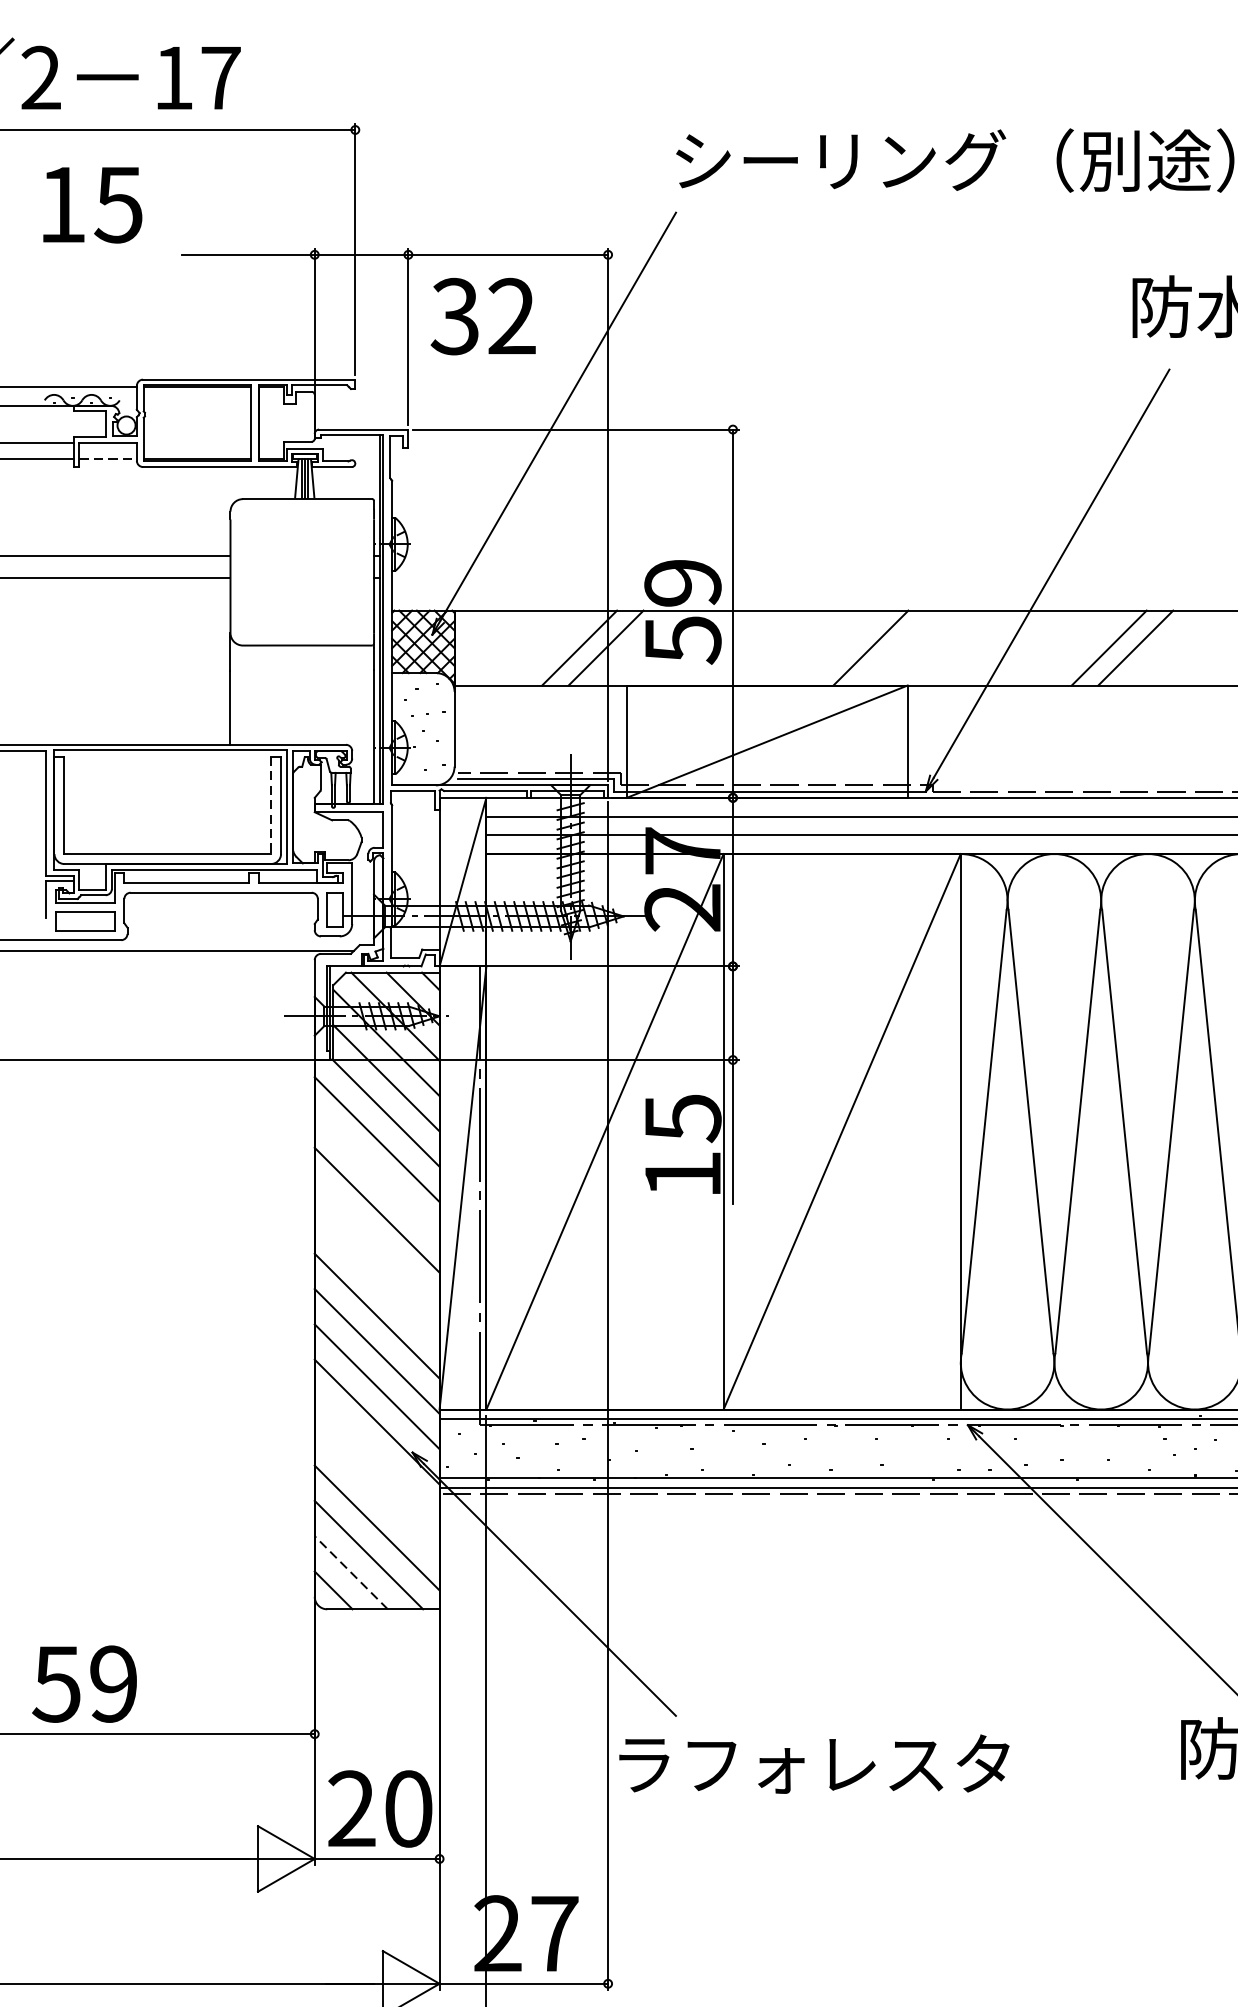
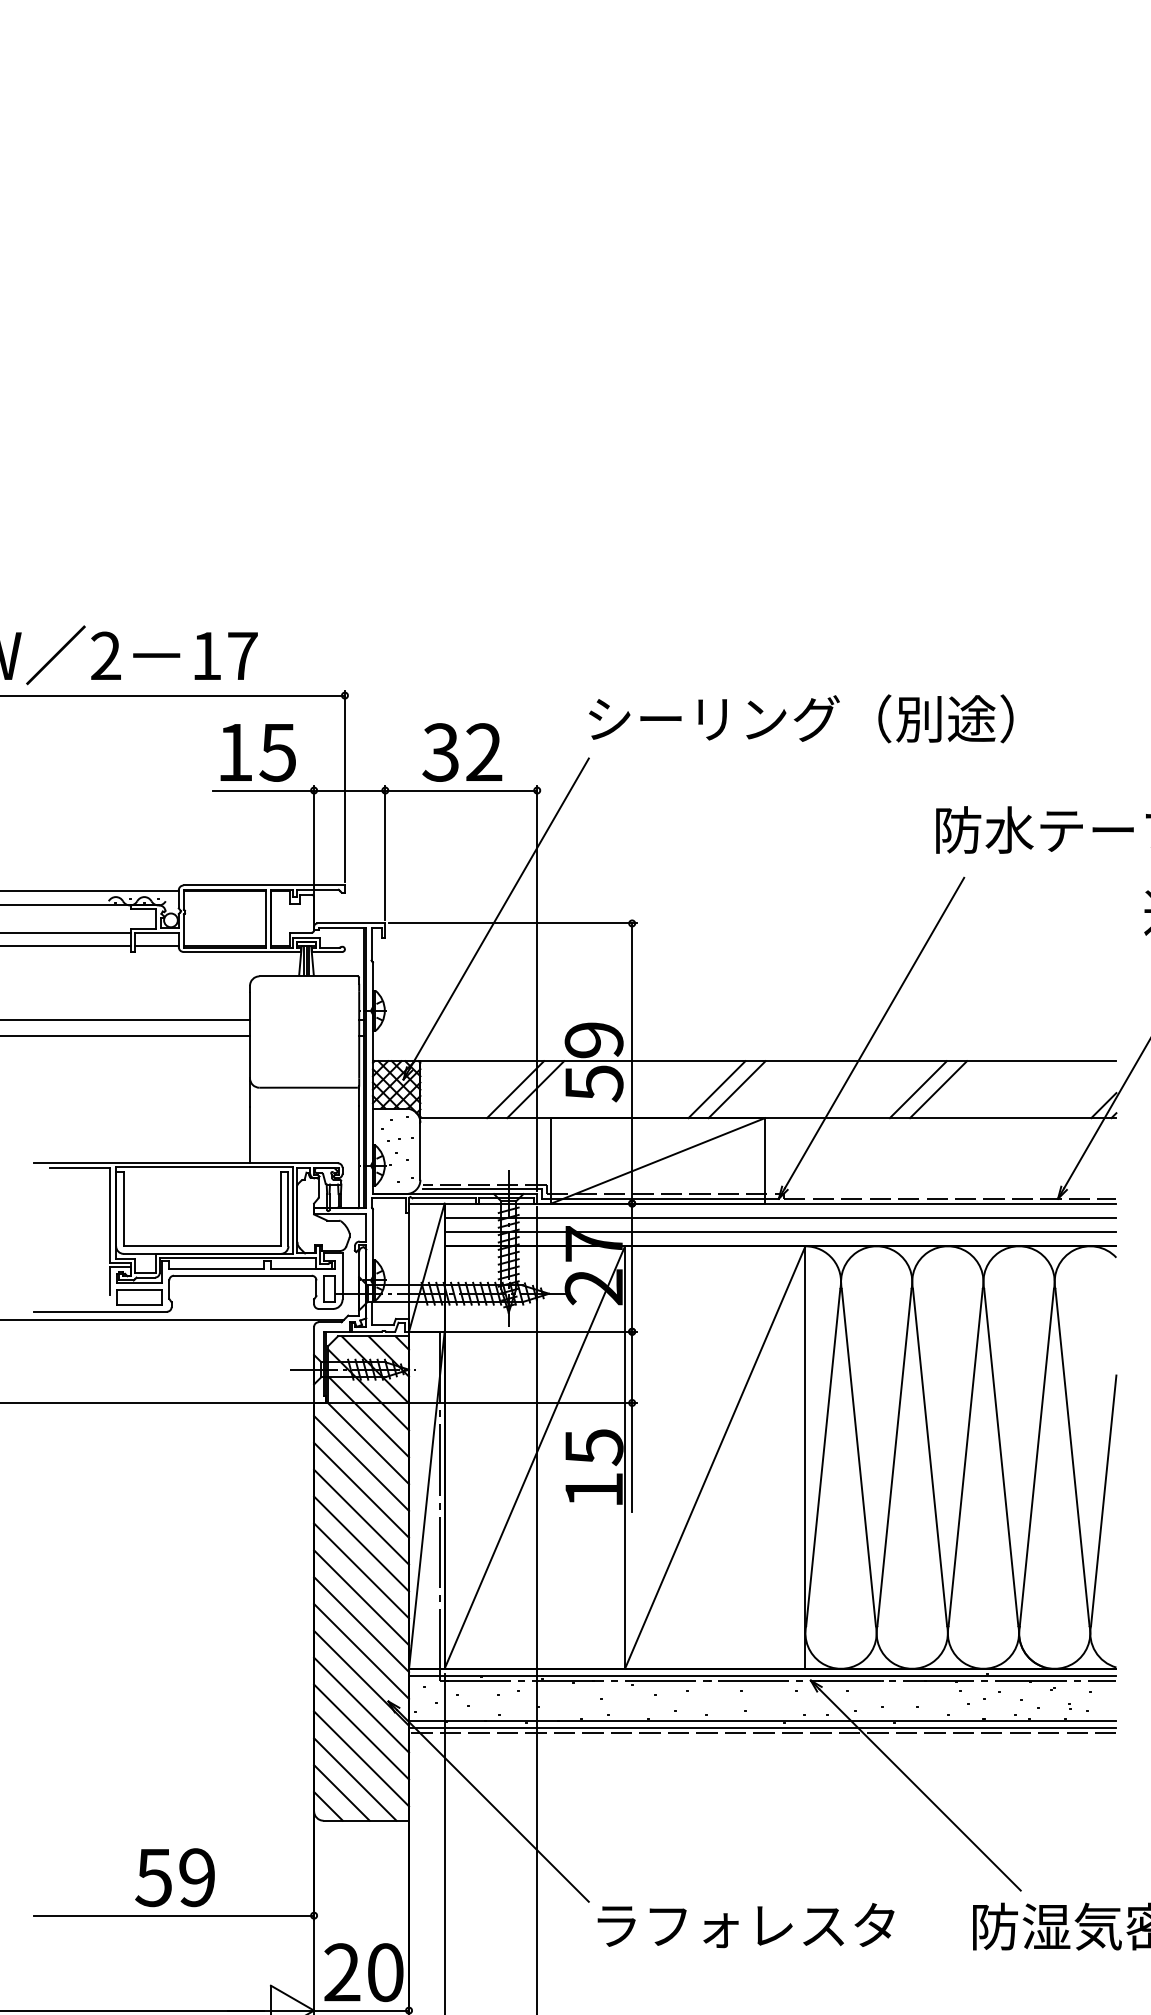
text: (91, 204) -> (257, 752), moved
text: (483, 316) -> (462, 752), moved
line: (107, 458) -> (156, 945), dashed -> solid
line: (843, 647) -> (716, 1089), added
line: (270, 805) -> (280, 1209), dashed -> solid
line: (377, 1173) -> (361, 1489), added
line: (377, 1244) -> (361, 1543), added
line: (377, 1280) -> (361, 1570), added
line: (377, 1456) -> (361, 1704), added
line: (377, 1491) -> (361, 1731), added
line: (350, 1572) -> (341, 1792), dashed -> solid
text: (83, 1683) -> (174, 1877), moved
text: (813, 1764) -> (745, 1925), moved

